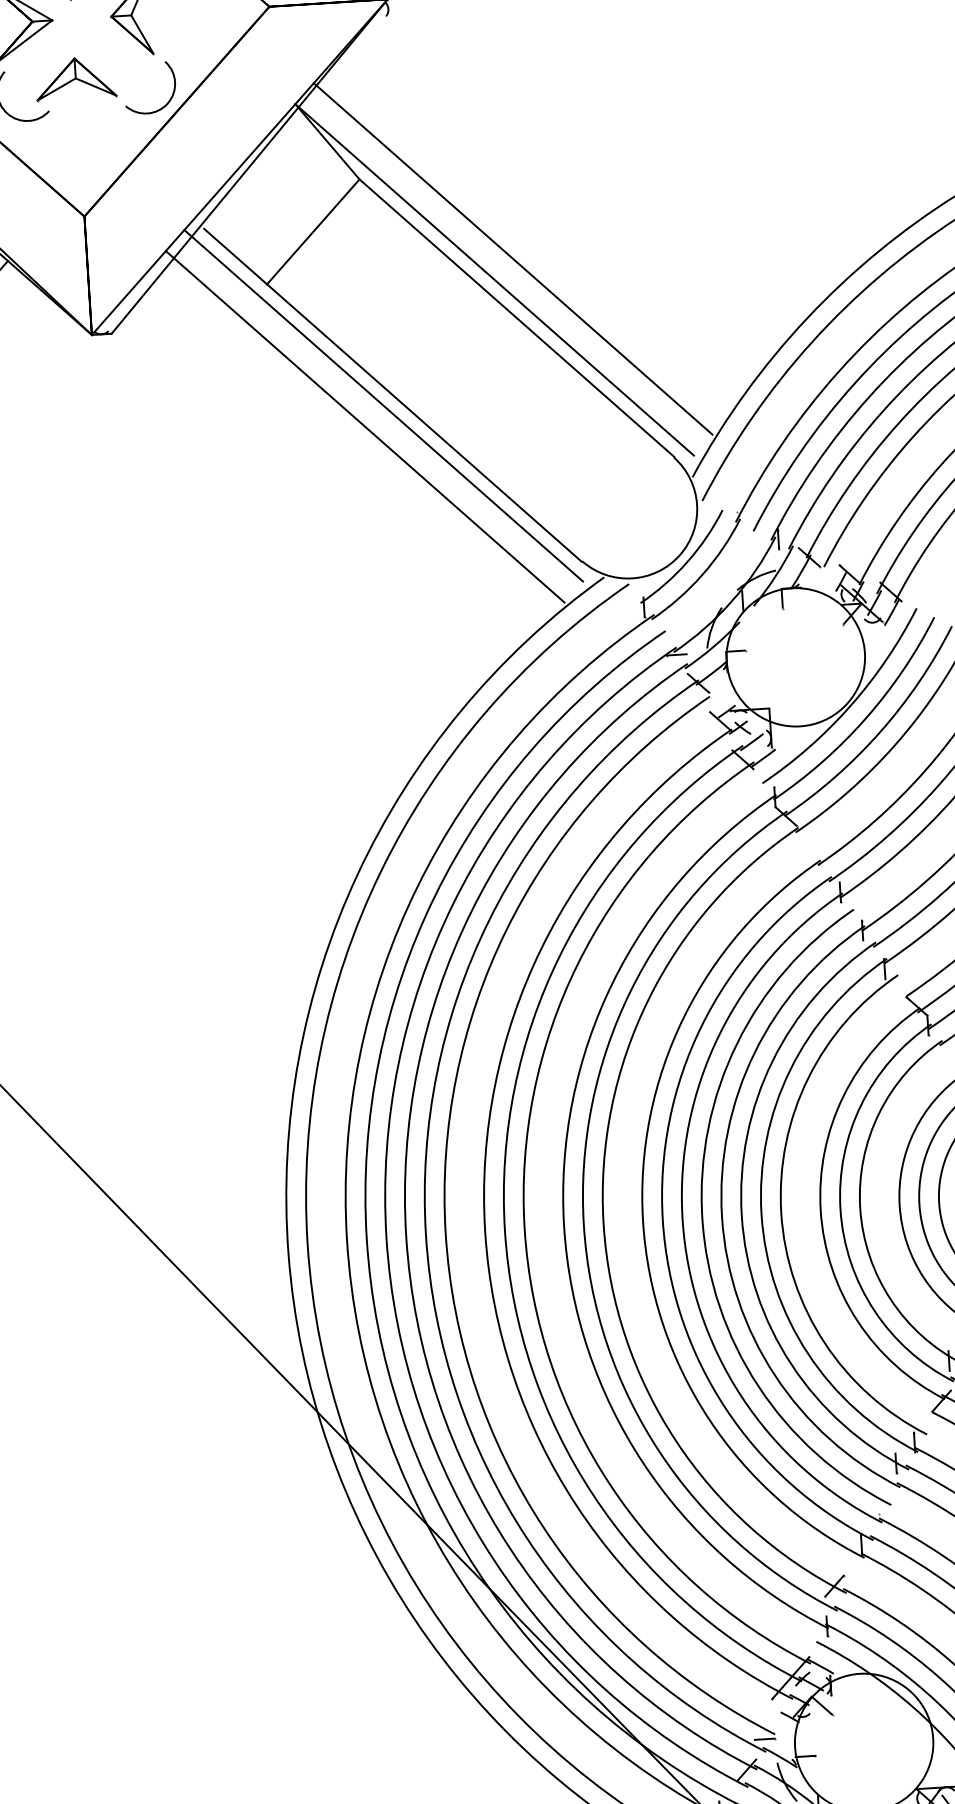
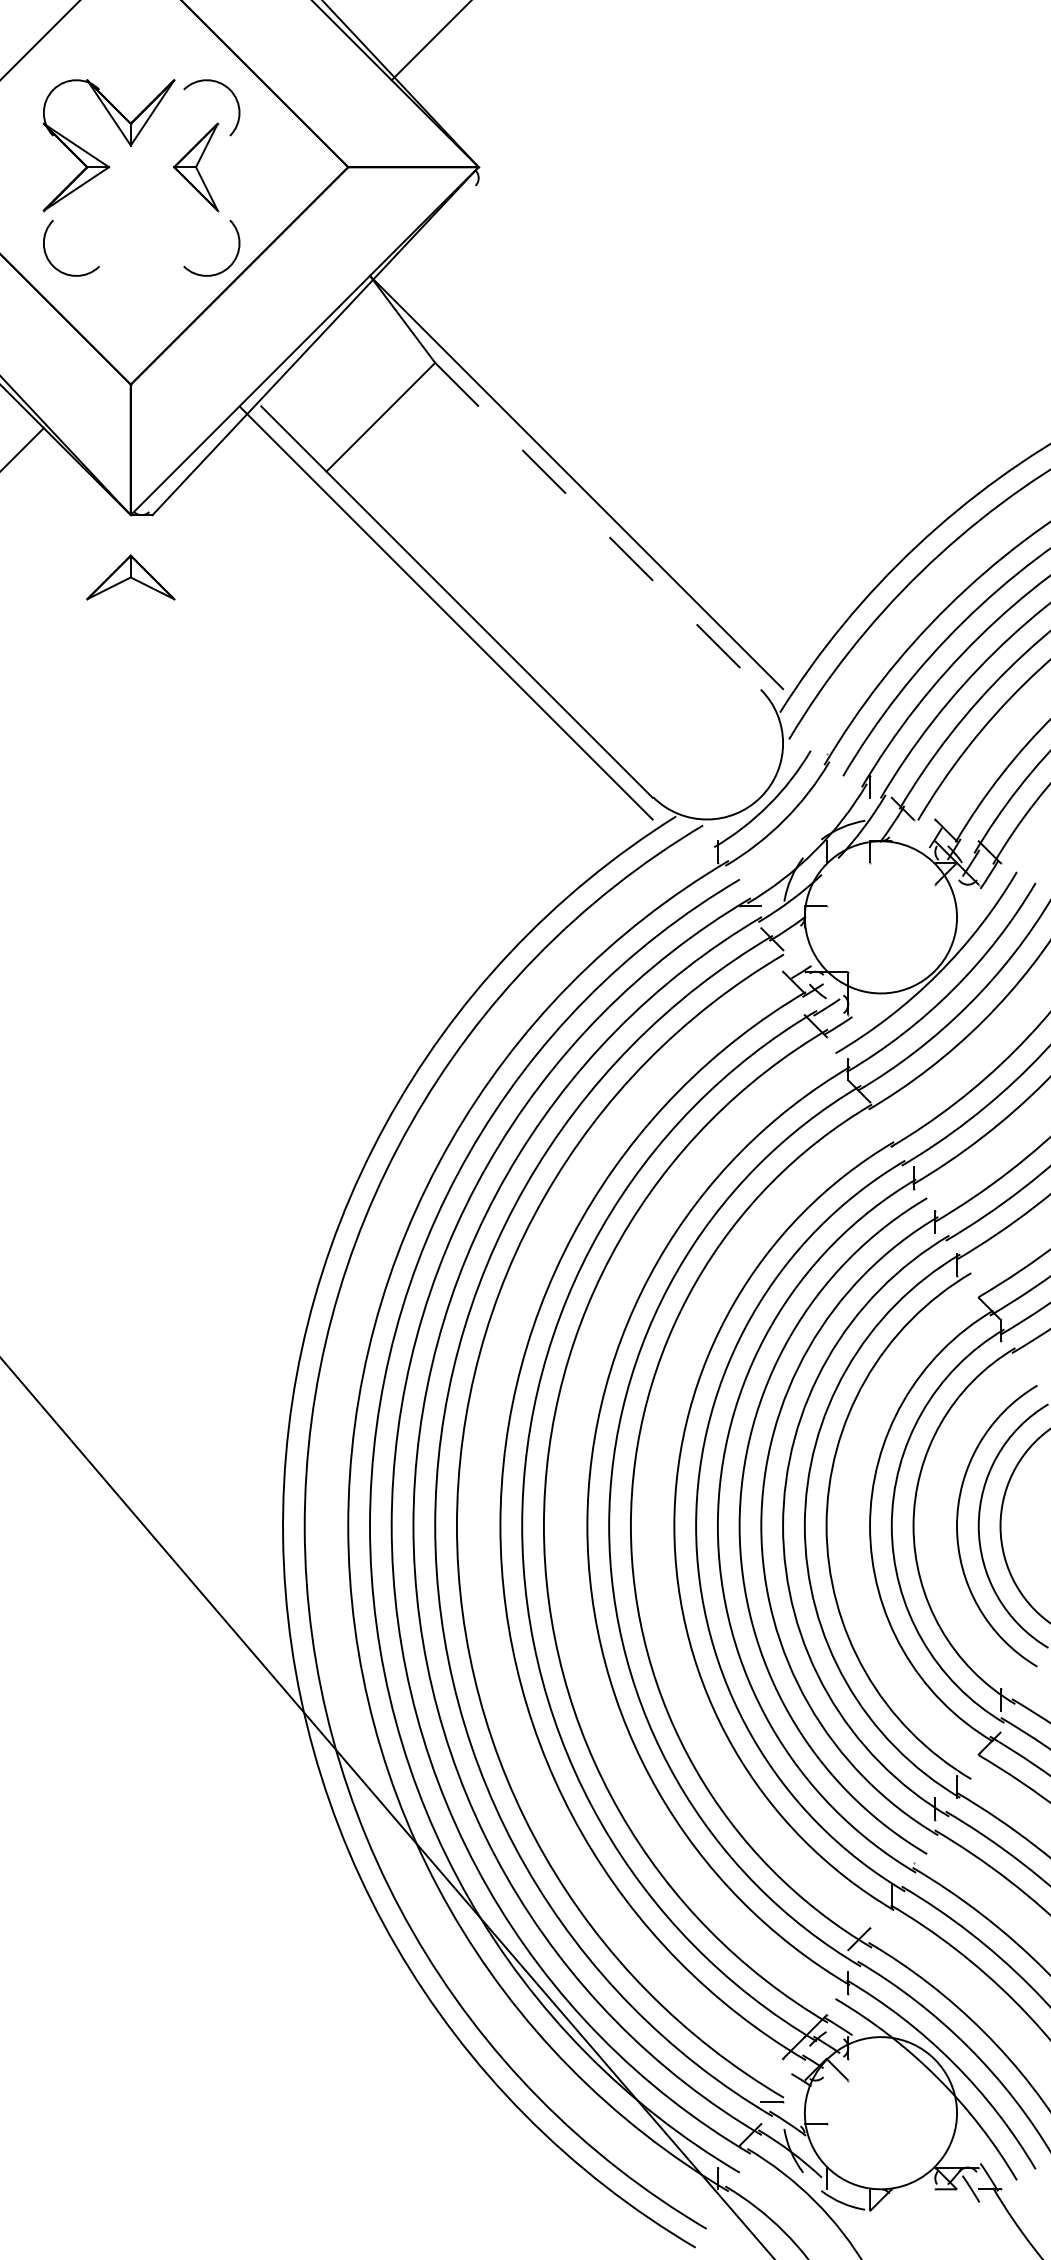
part: (75, 78) -> (130, 577), moved
line: (512, 258) -> (597, 460), removed
line: (517, 317) -> (598, 525), solid -> dashed
line: (364, 426) -> (423, 634), removed

